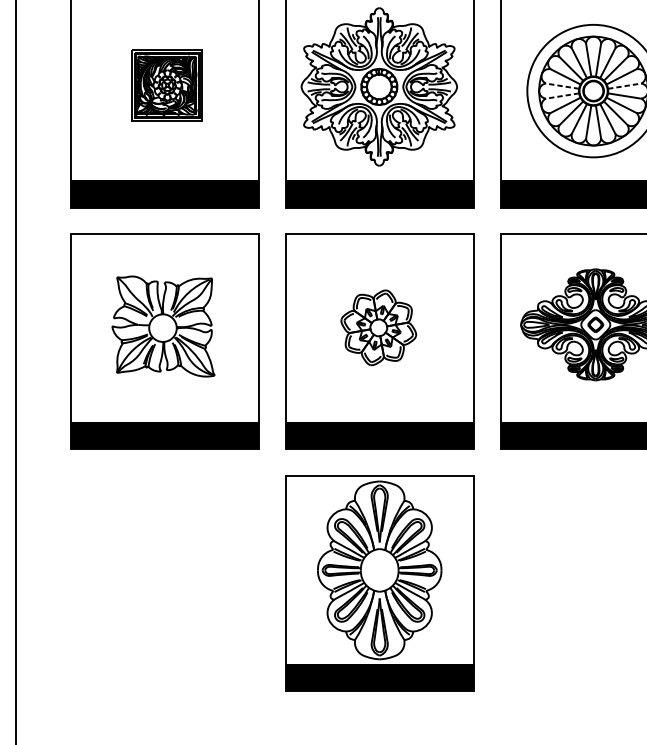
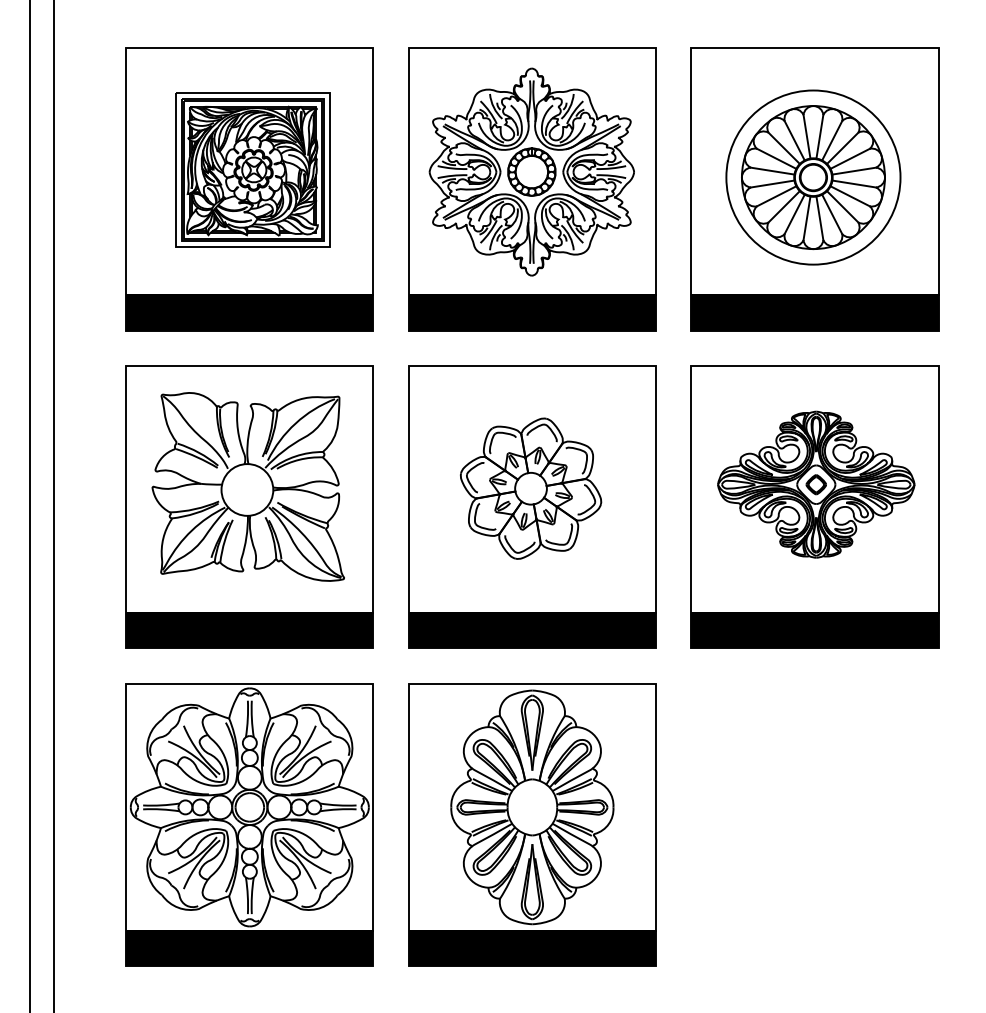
part: (166, 84) -> (252, 169), size x1.67
line: (562, 86) -> (772, 171), dashed -> solid
line: (624, 86) -> (854, 171), dashed -> solid
line: (562, 96) -> (772, 184), dashed -> solid
part: (162, 326) -> (247, 486), size x1.43
part: (379, 327) -> (531, 488), size x1.43
part: (164, 583) -> (249, 824), added

